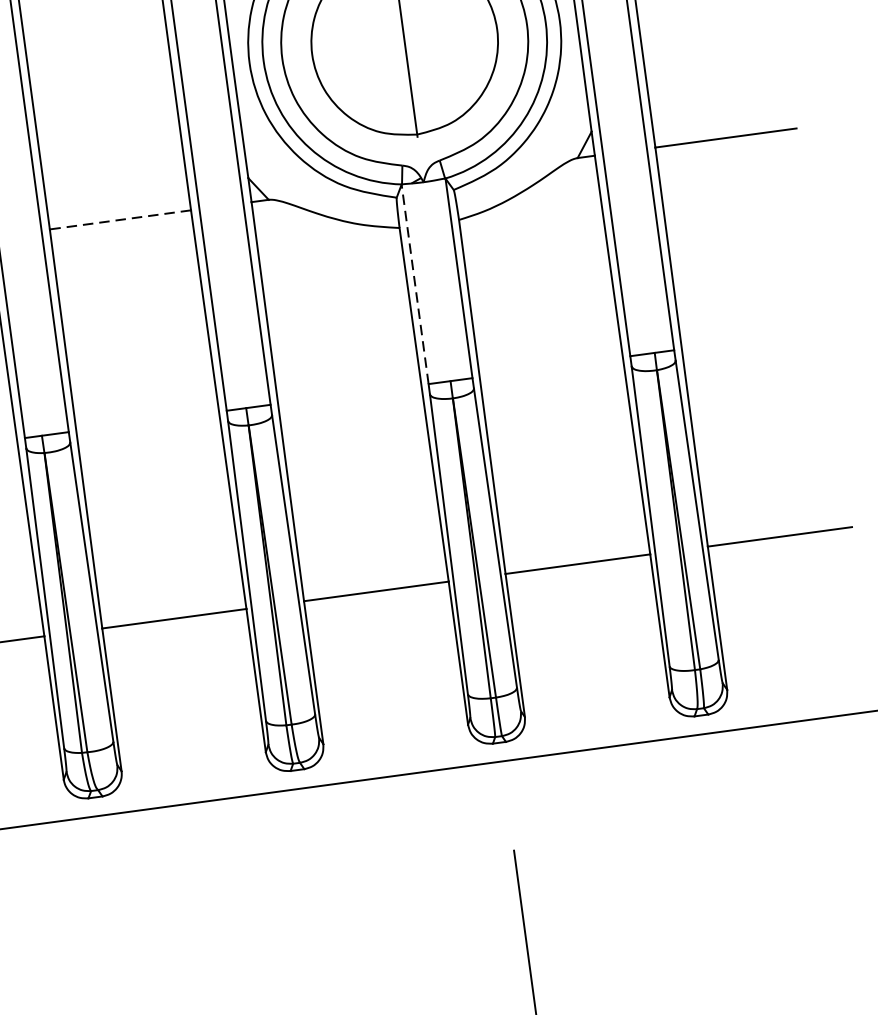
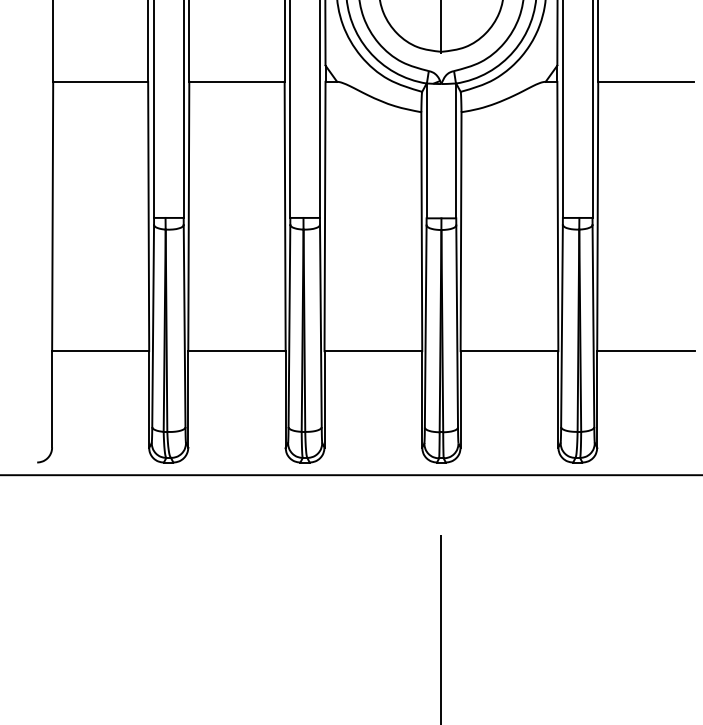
line: (119, 219) -> (236, 81), dashed -> solid
line: (414, 283) -> (426, 150), dashed -> solid

